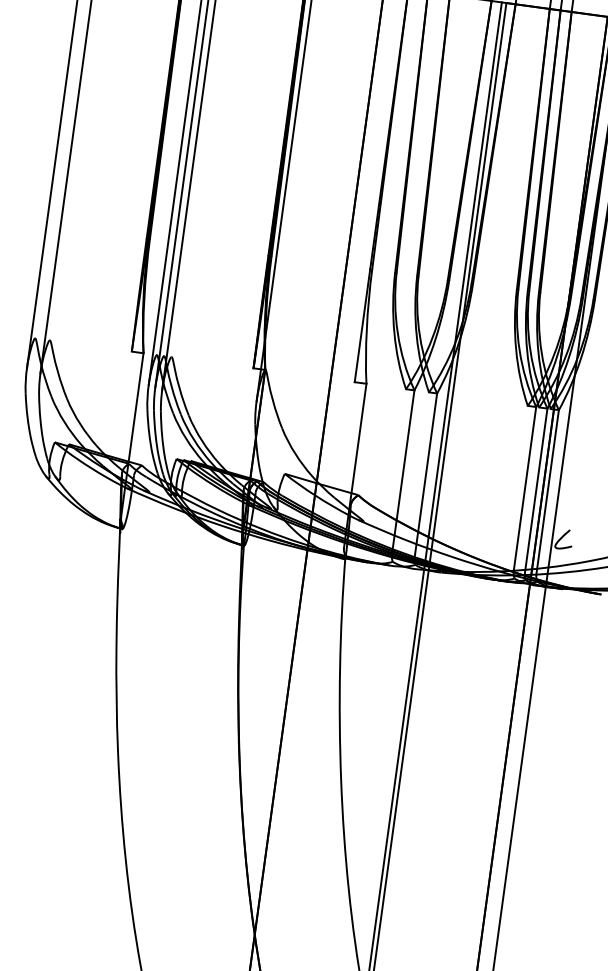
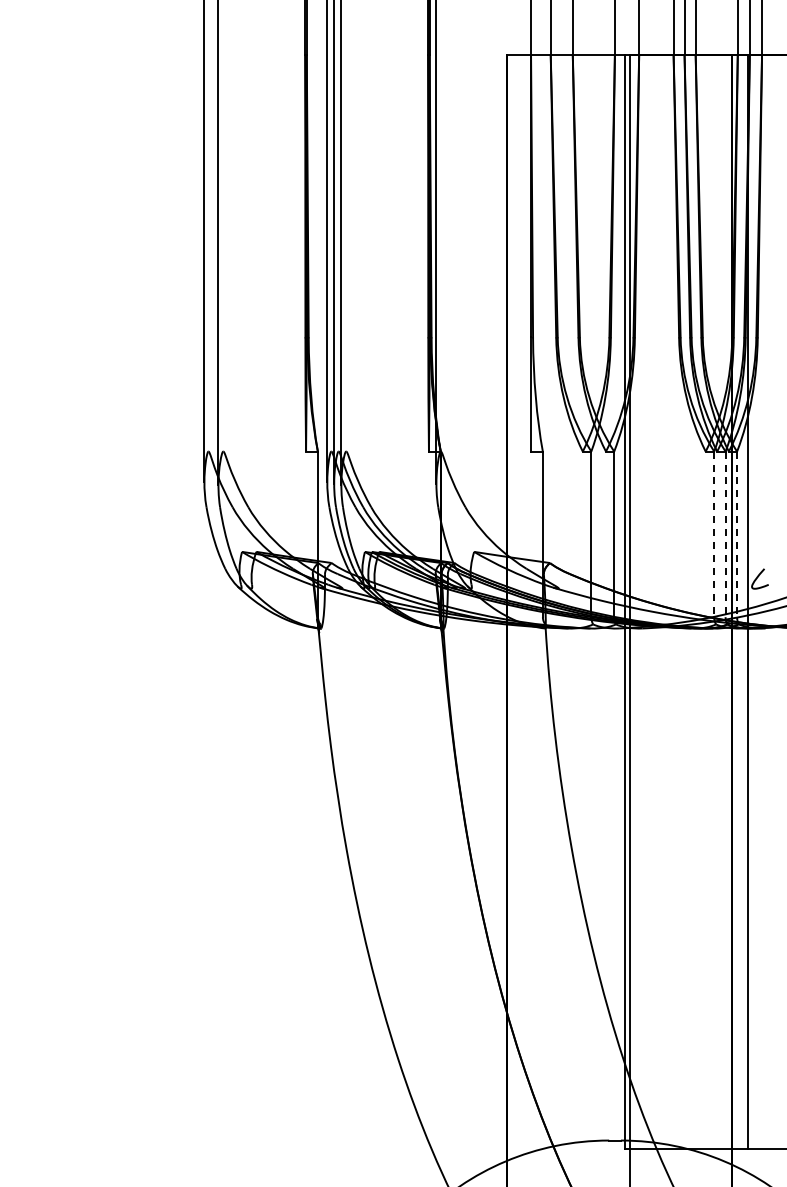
line: (525, 489) -> (714, 534), solid -> dashed
line: (536, 490) -> (725, 534), solid -> dashed
line: (548, 492) -> (737, 534), solid -> dashed

